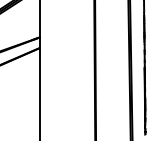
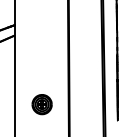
part: (67, 118) -> (41, 104), added

